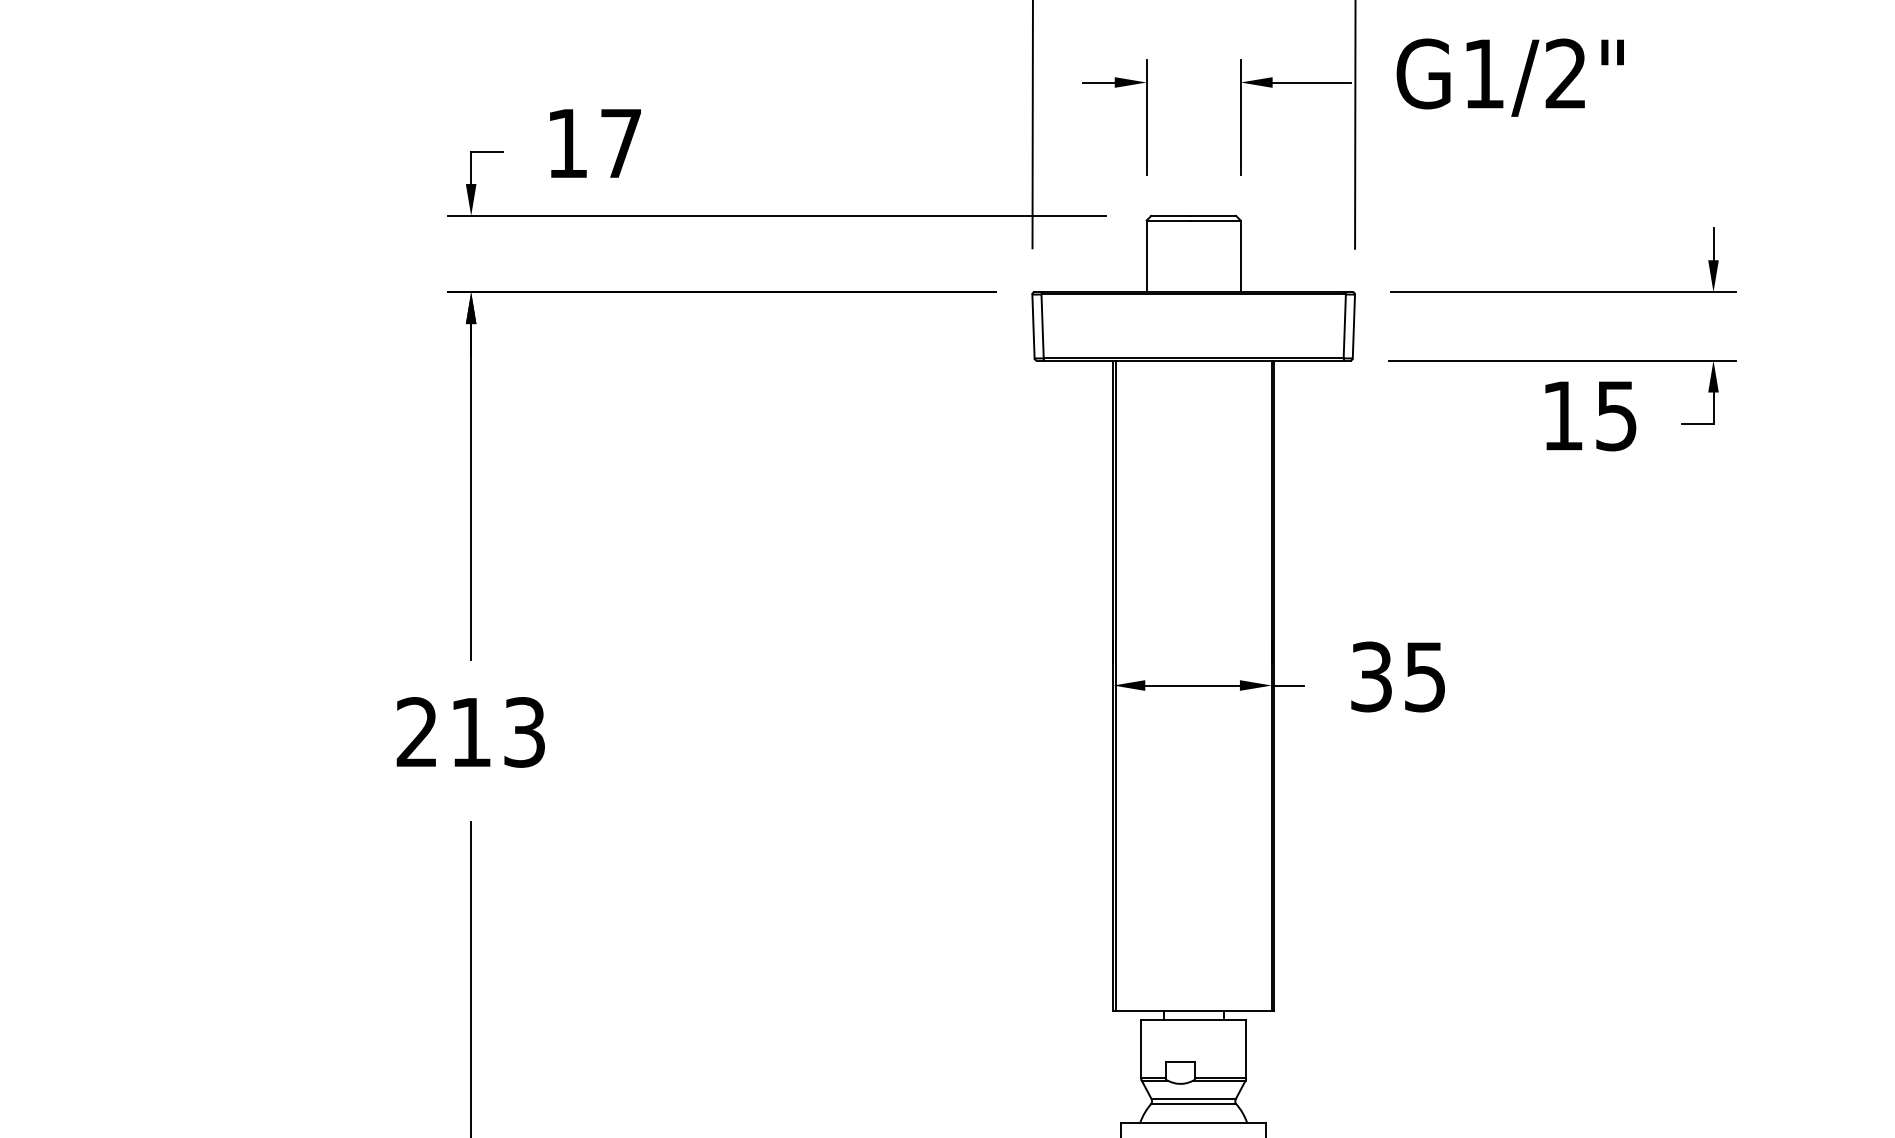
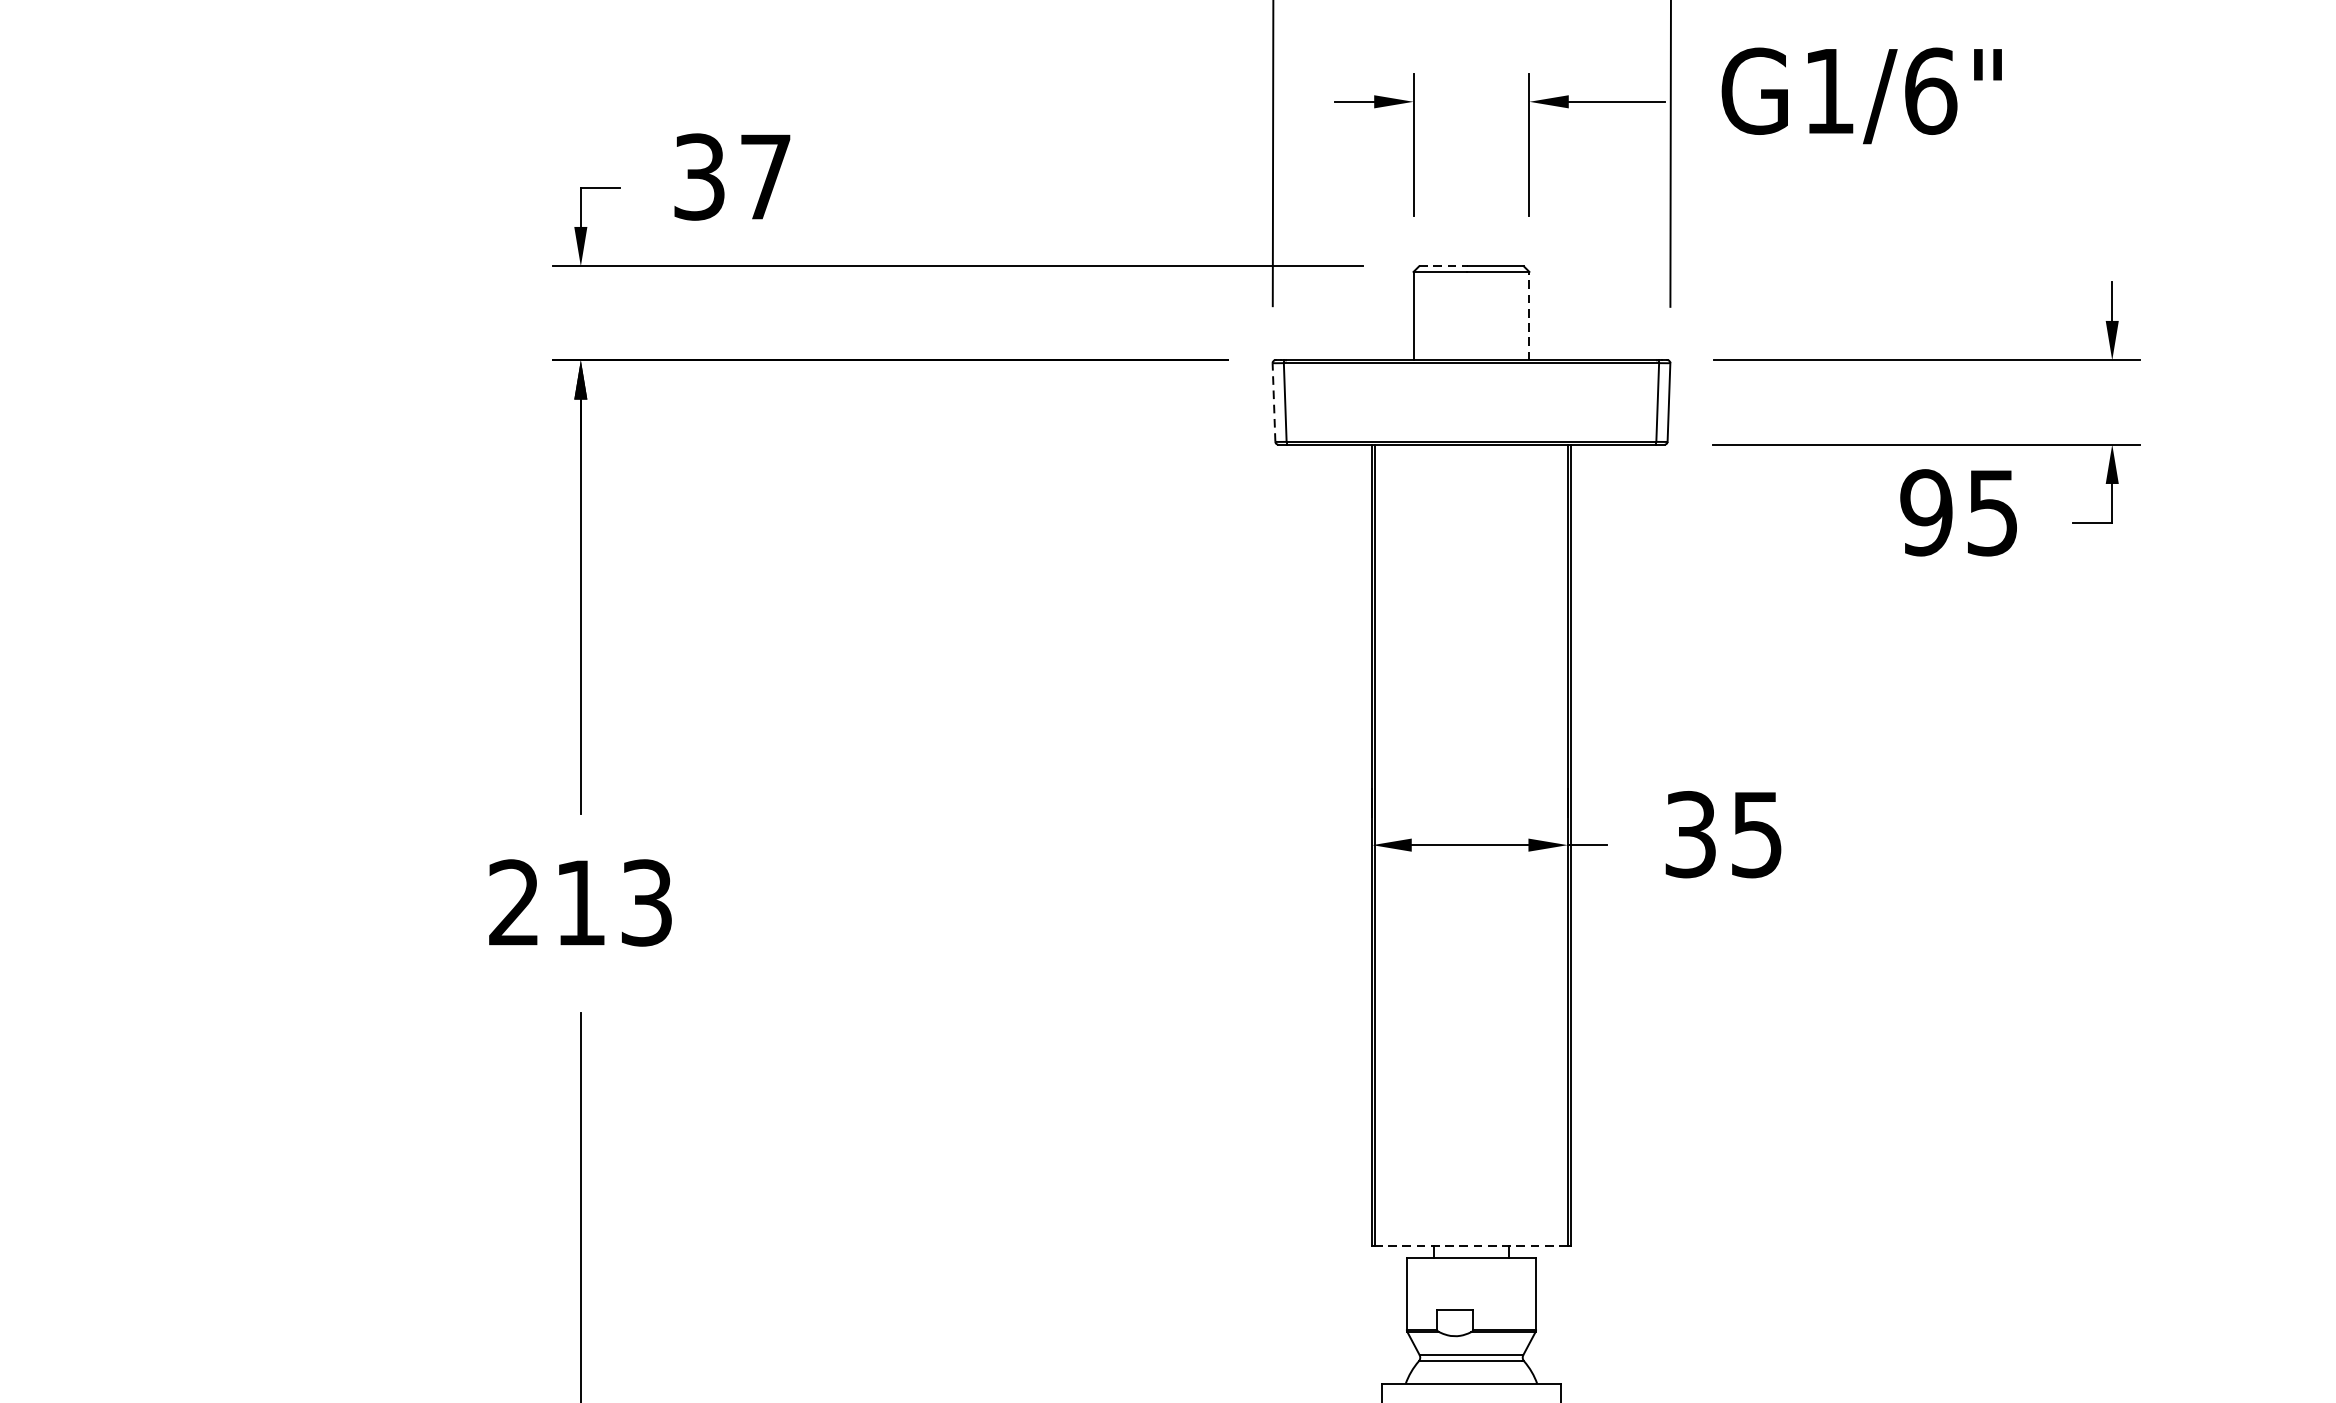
text: (1566, 73) -> (1931, 90), G1/2" -> G1/6"
text: (567, 143) -> (699, 176), 17 -> 37
line: (1170, 215) -> (1442, 265), solid -> dashed
line: (1240, 256) -> (1529, 316), solid -> dashed
line: (1033, 326) -> (1274, 402), solid -> dashed
text: (1562, 415) -> (1926, 512), 15 -> 95
line: (1193, 1010) -> (1471, 1245), solid -> dashed

